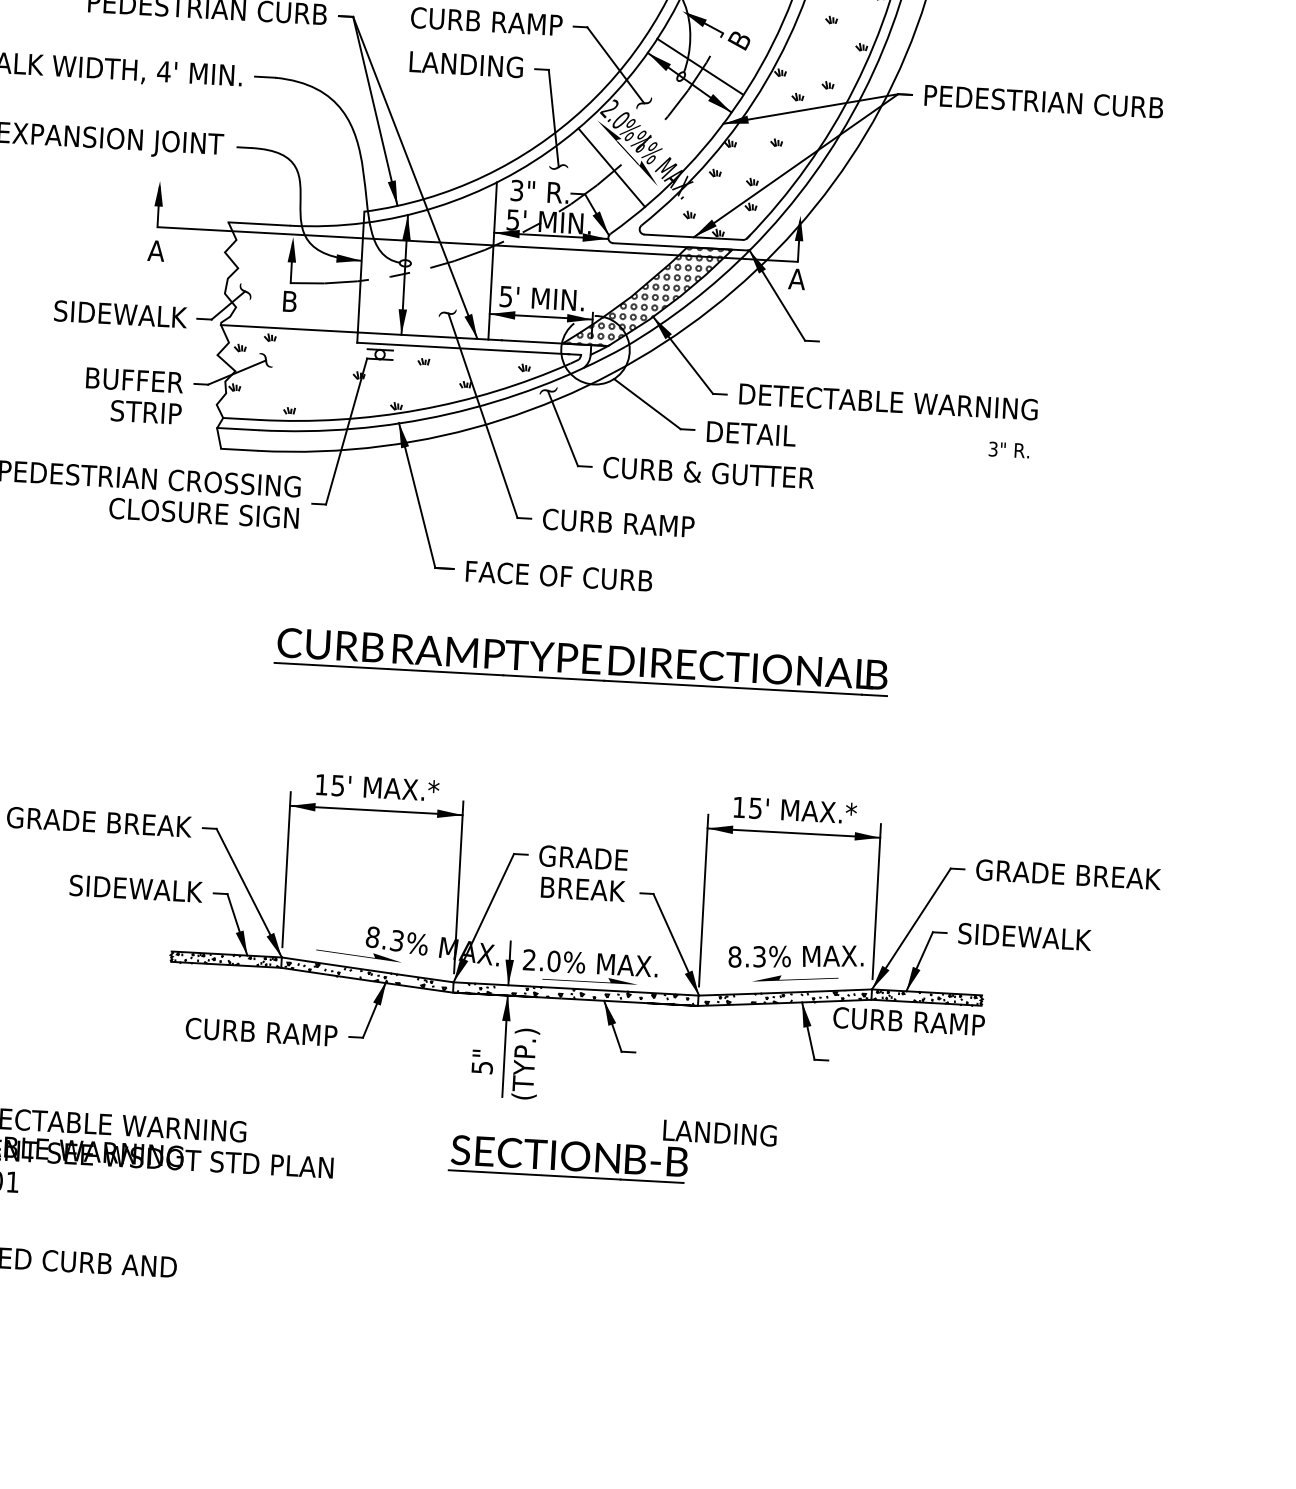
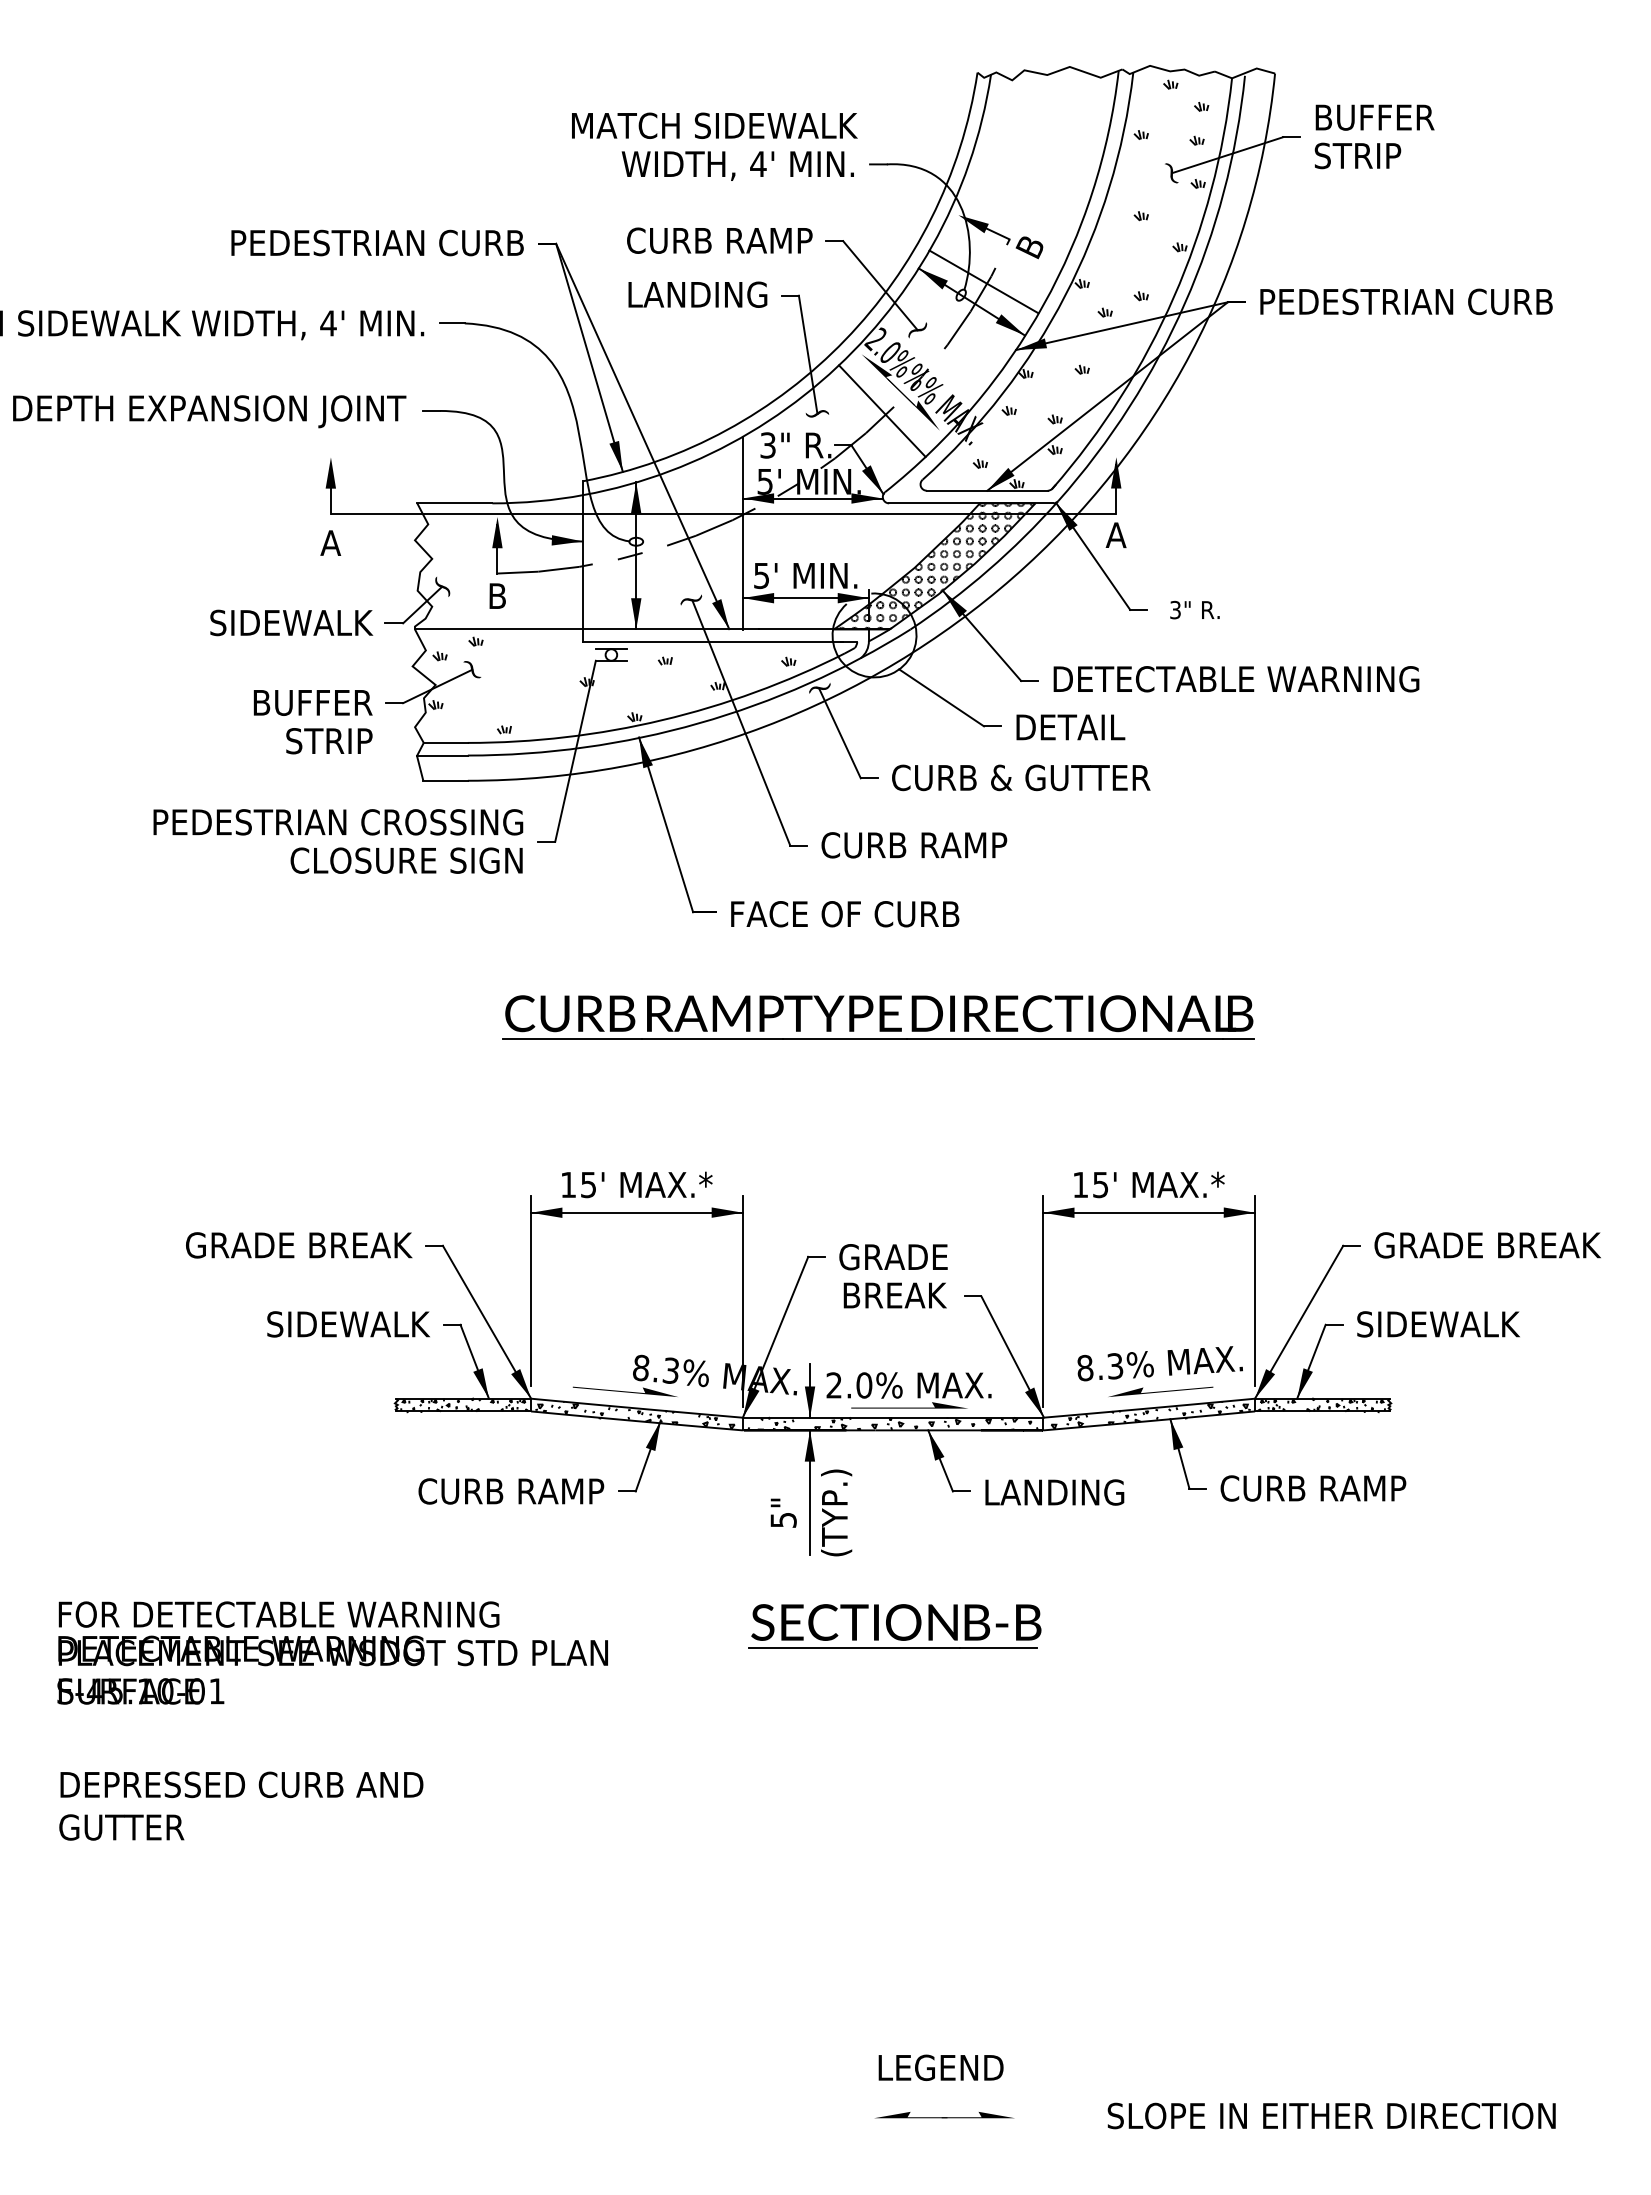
text: (1008, 449) -> (1194, 609), moved
text: (909, 1021) -> (1313, 1488), moved
text: (719, 1133) -> (1054, 1492), moved

